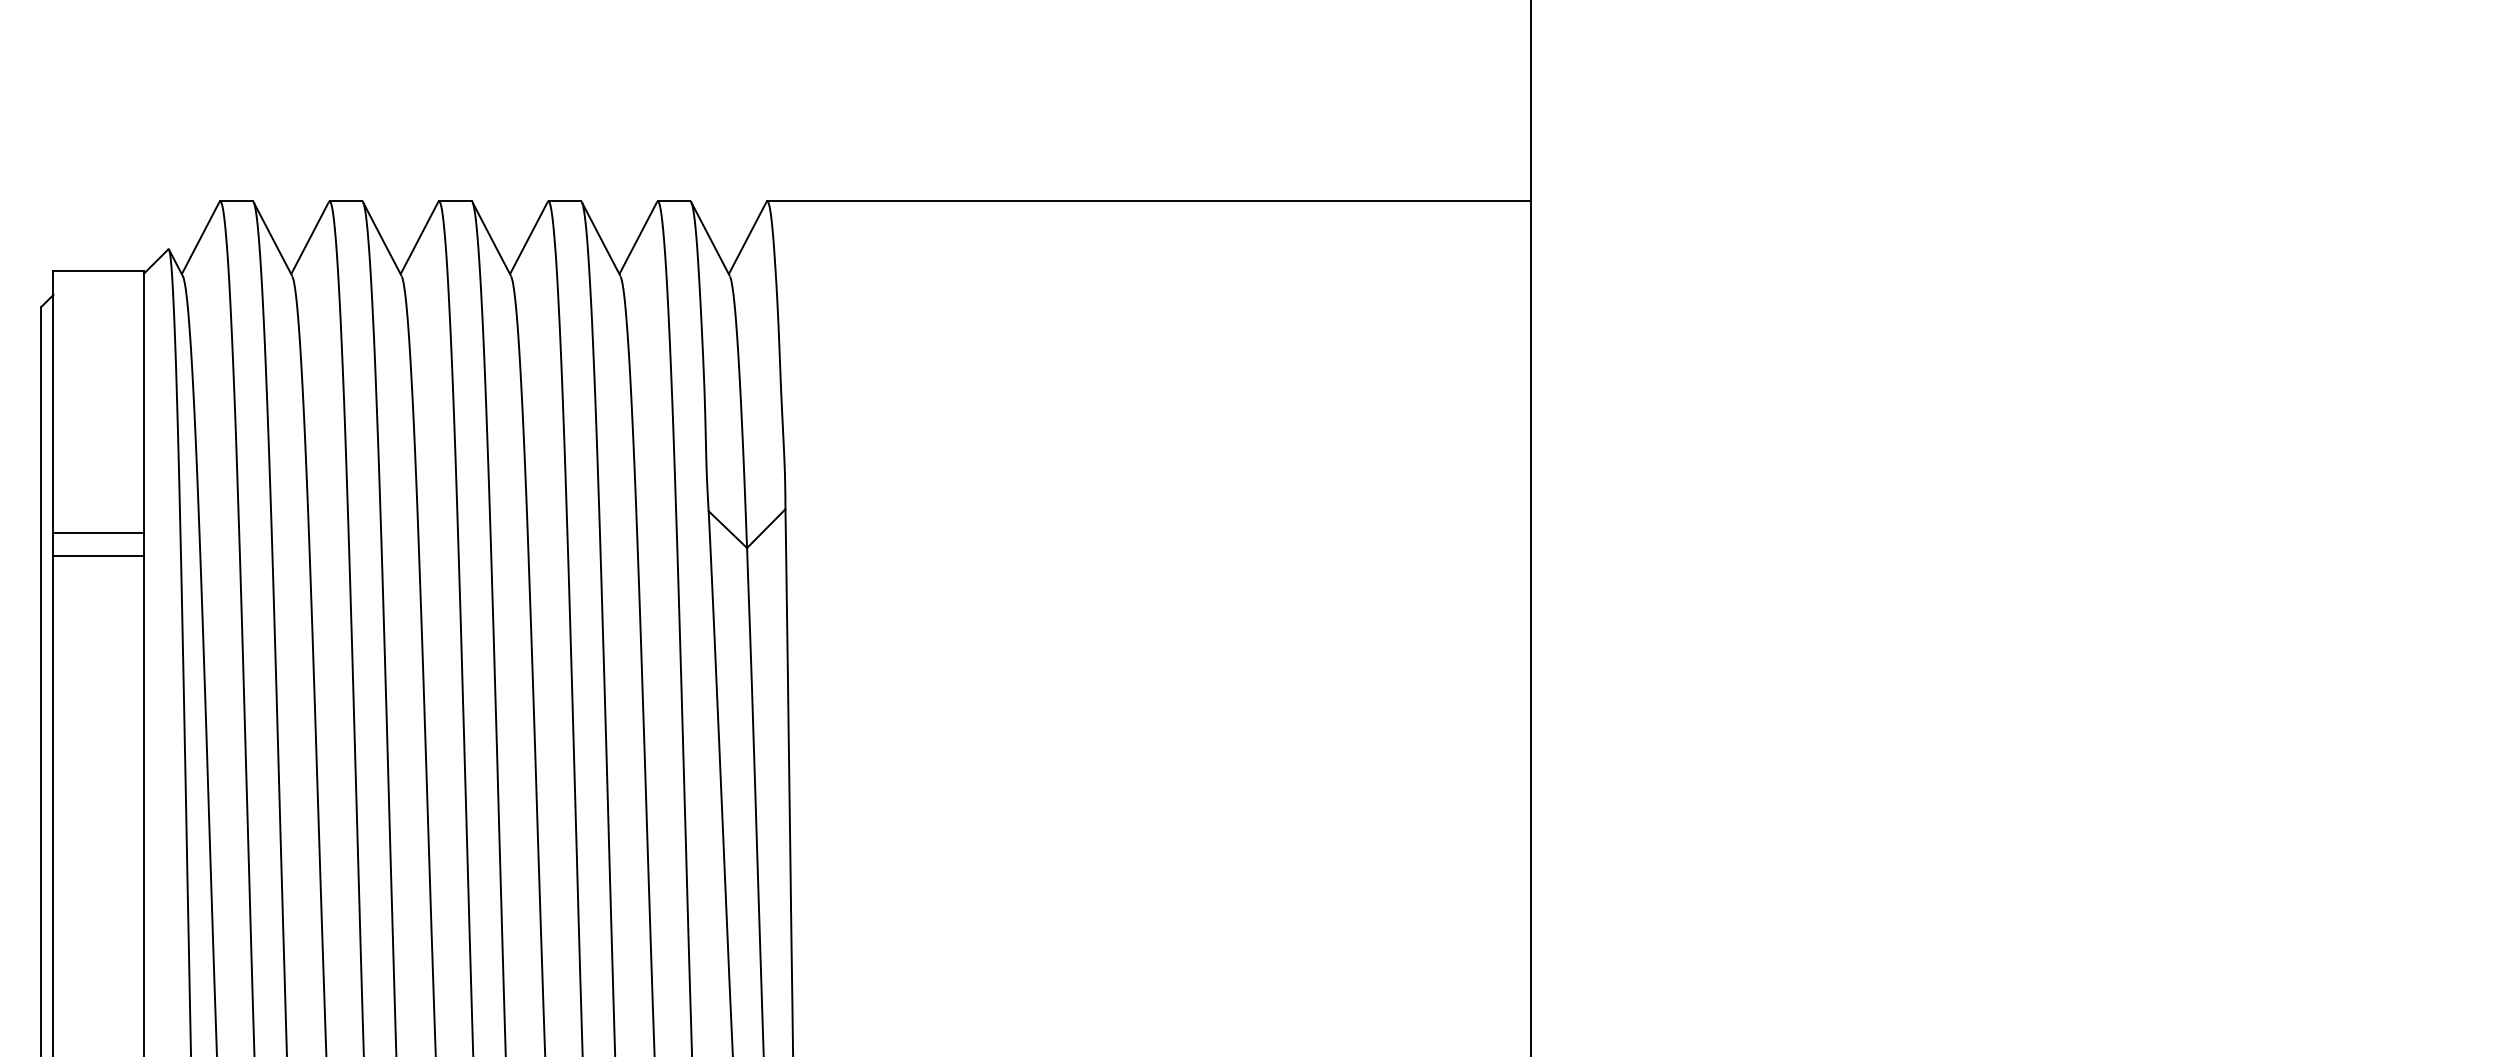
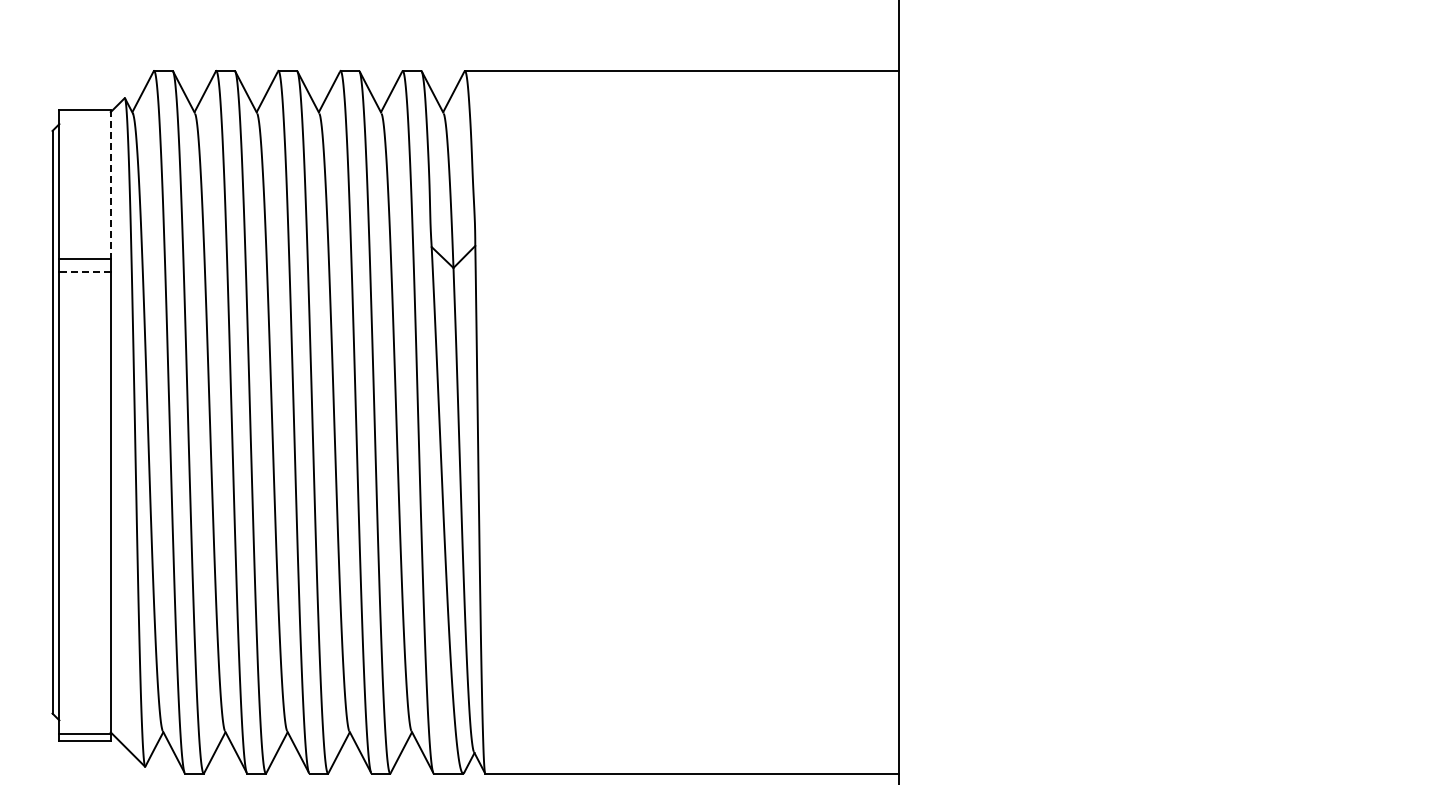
line: (143, 401) -> (110, 184), solid -> dashed
line: (99, 556) -> (85, 272), solid -> dashed

